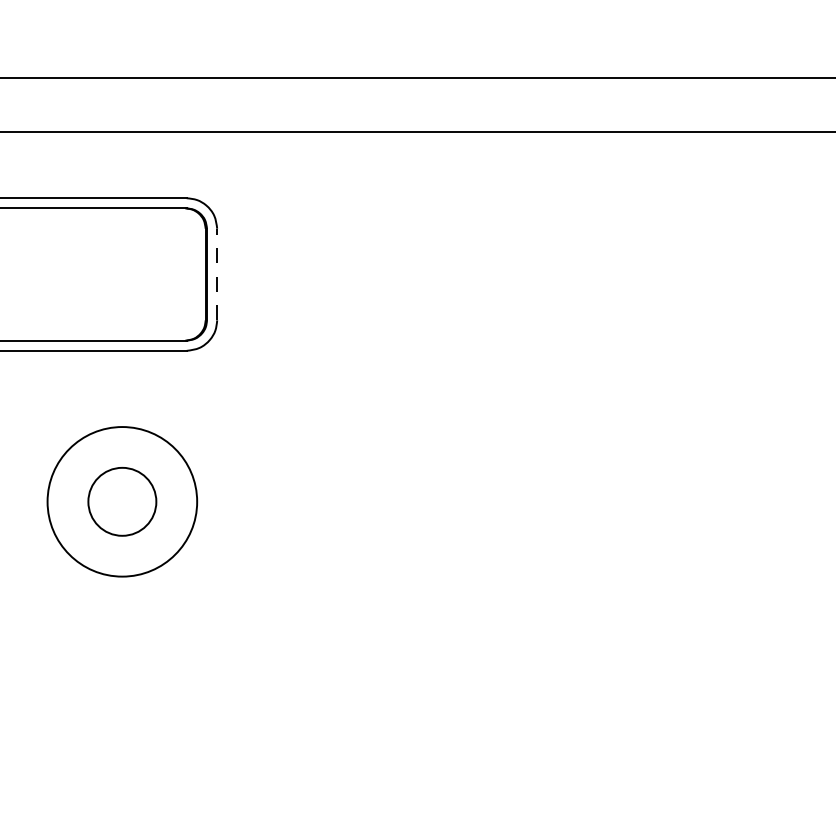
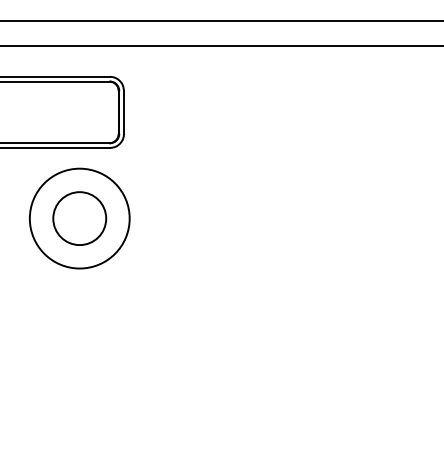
line: (218, 272) -> (124, 111), dashed -> solid
circle: (121, 501) -> (79, 218), size x1.43
circle: (121, 501) -> (79, 218), size x1.67

